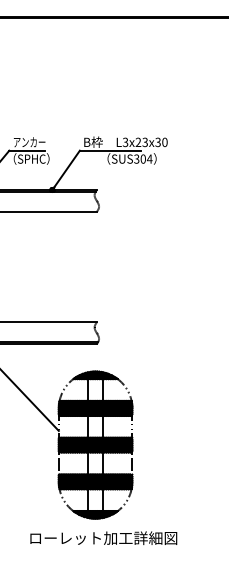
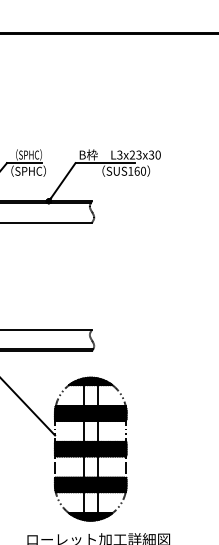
text: (29, 141) -> (26, 154), アンカー -> （SPHC）
text: (143, 158) -> (137, 170), SUS304 -> SUS160

